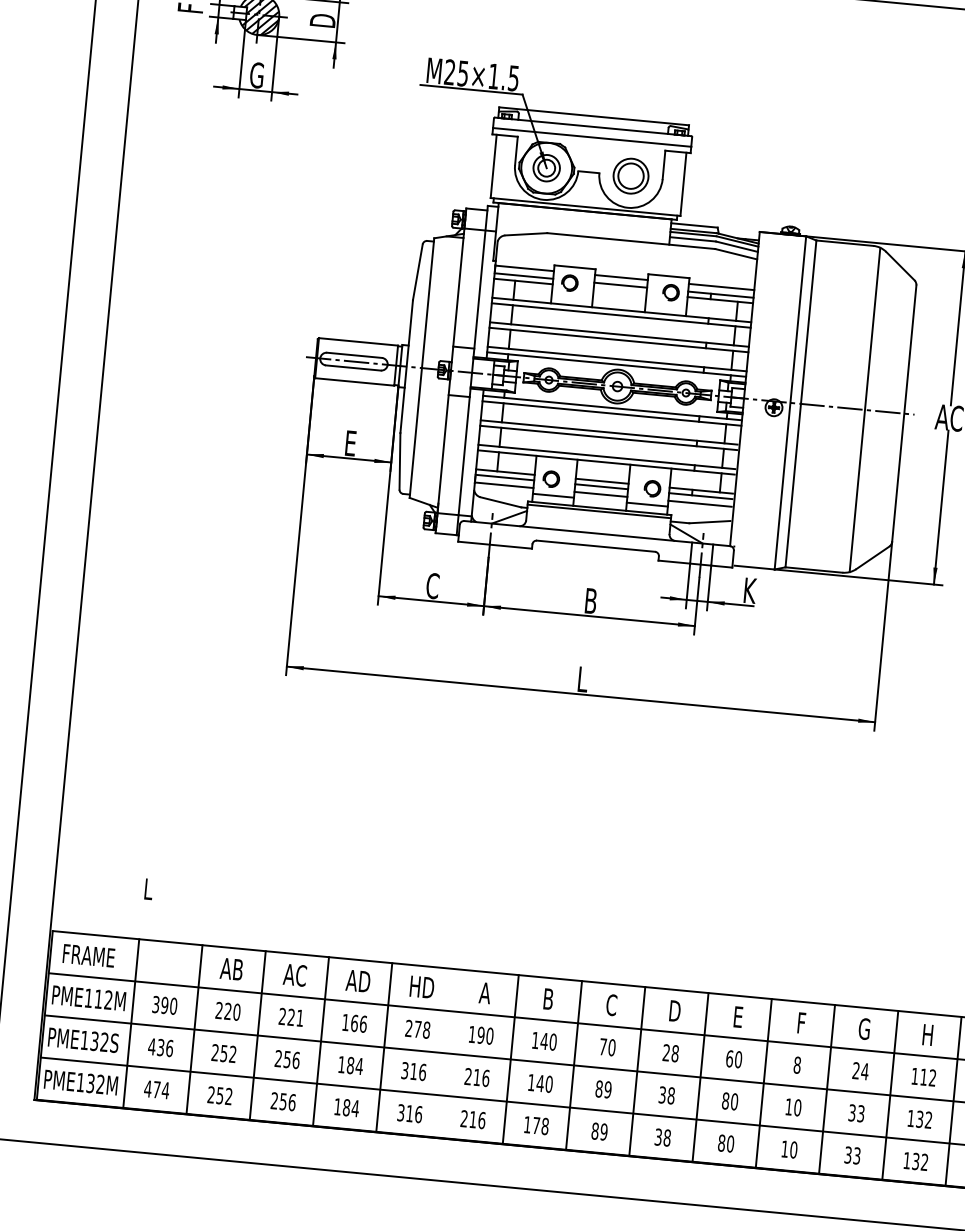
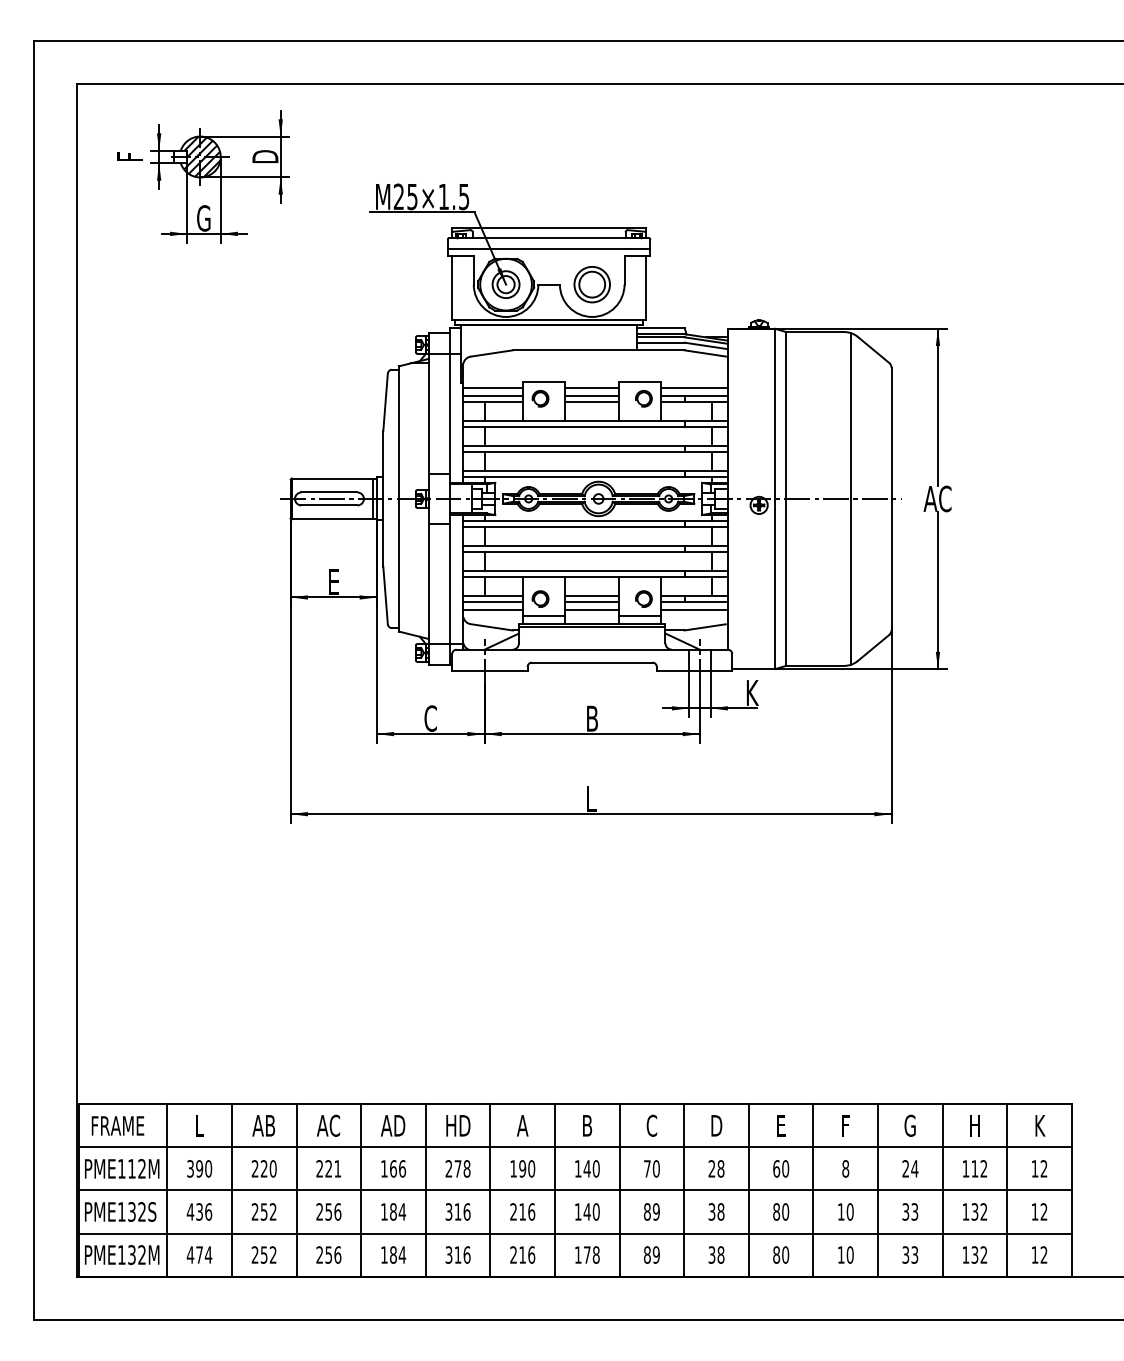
line: (620, 290) -> (592, 401), added
text: (148, 888) -> (199, 1125), moved
line: (447, 1053) -> (490, 1190), added

